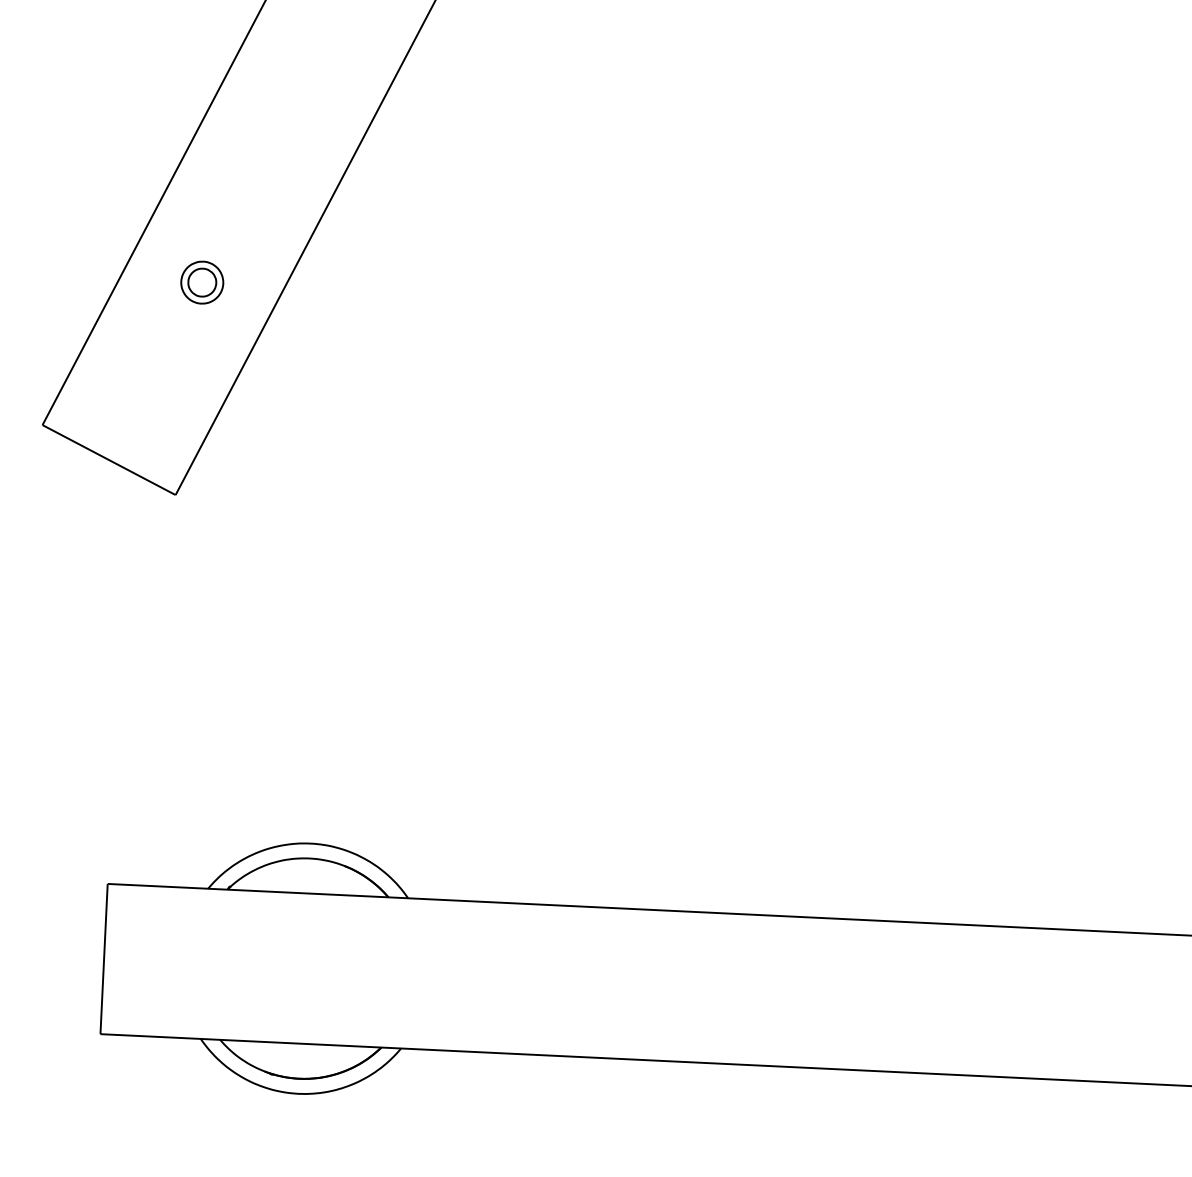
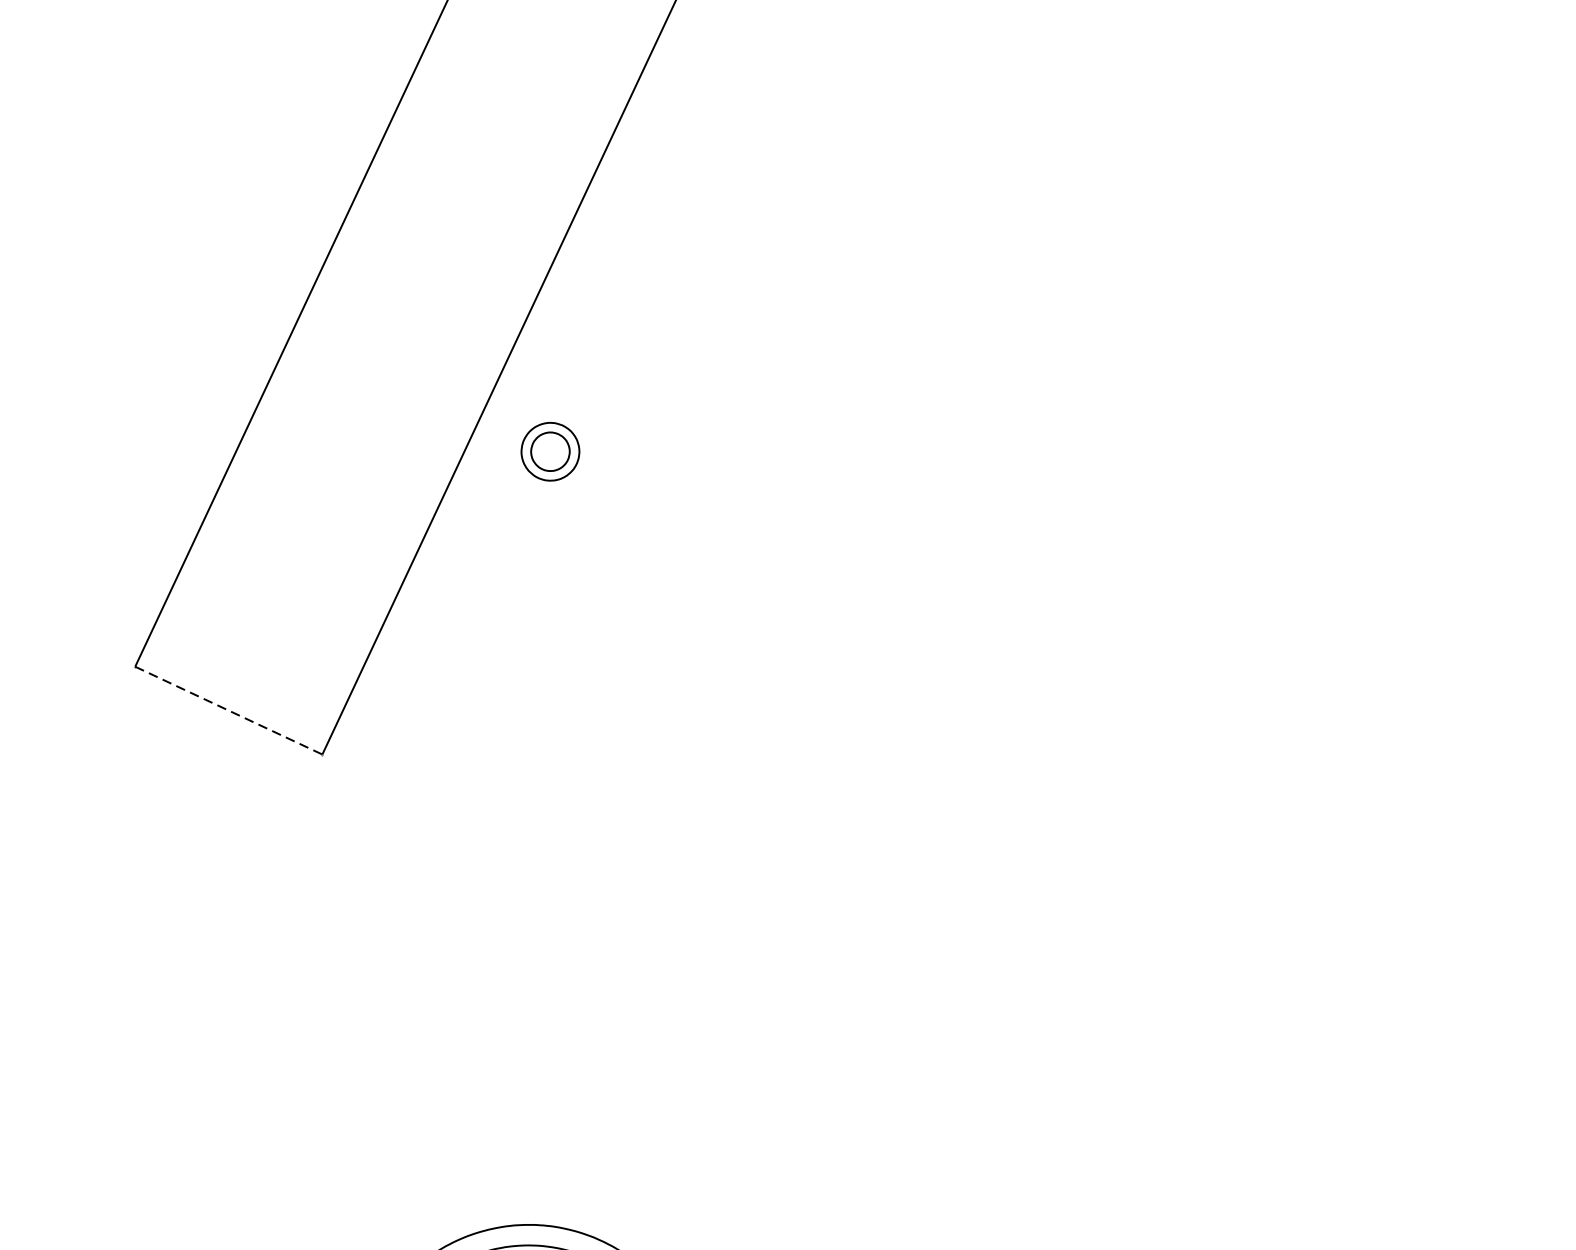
part: (202, 282) -> (550, 451), moved
line: (109, 460) -> (229, 711), solid -> dashed

